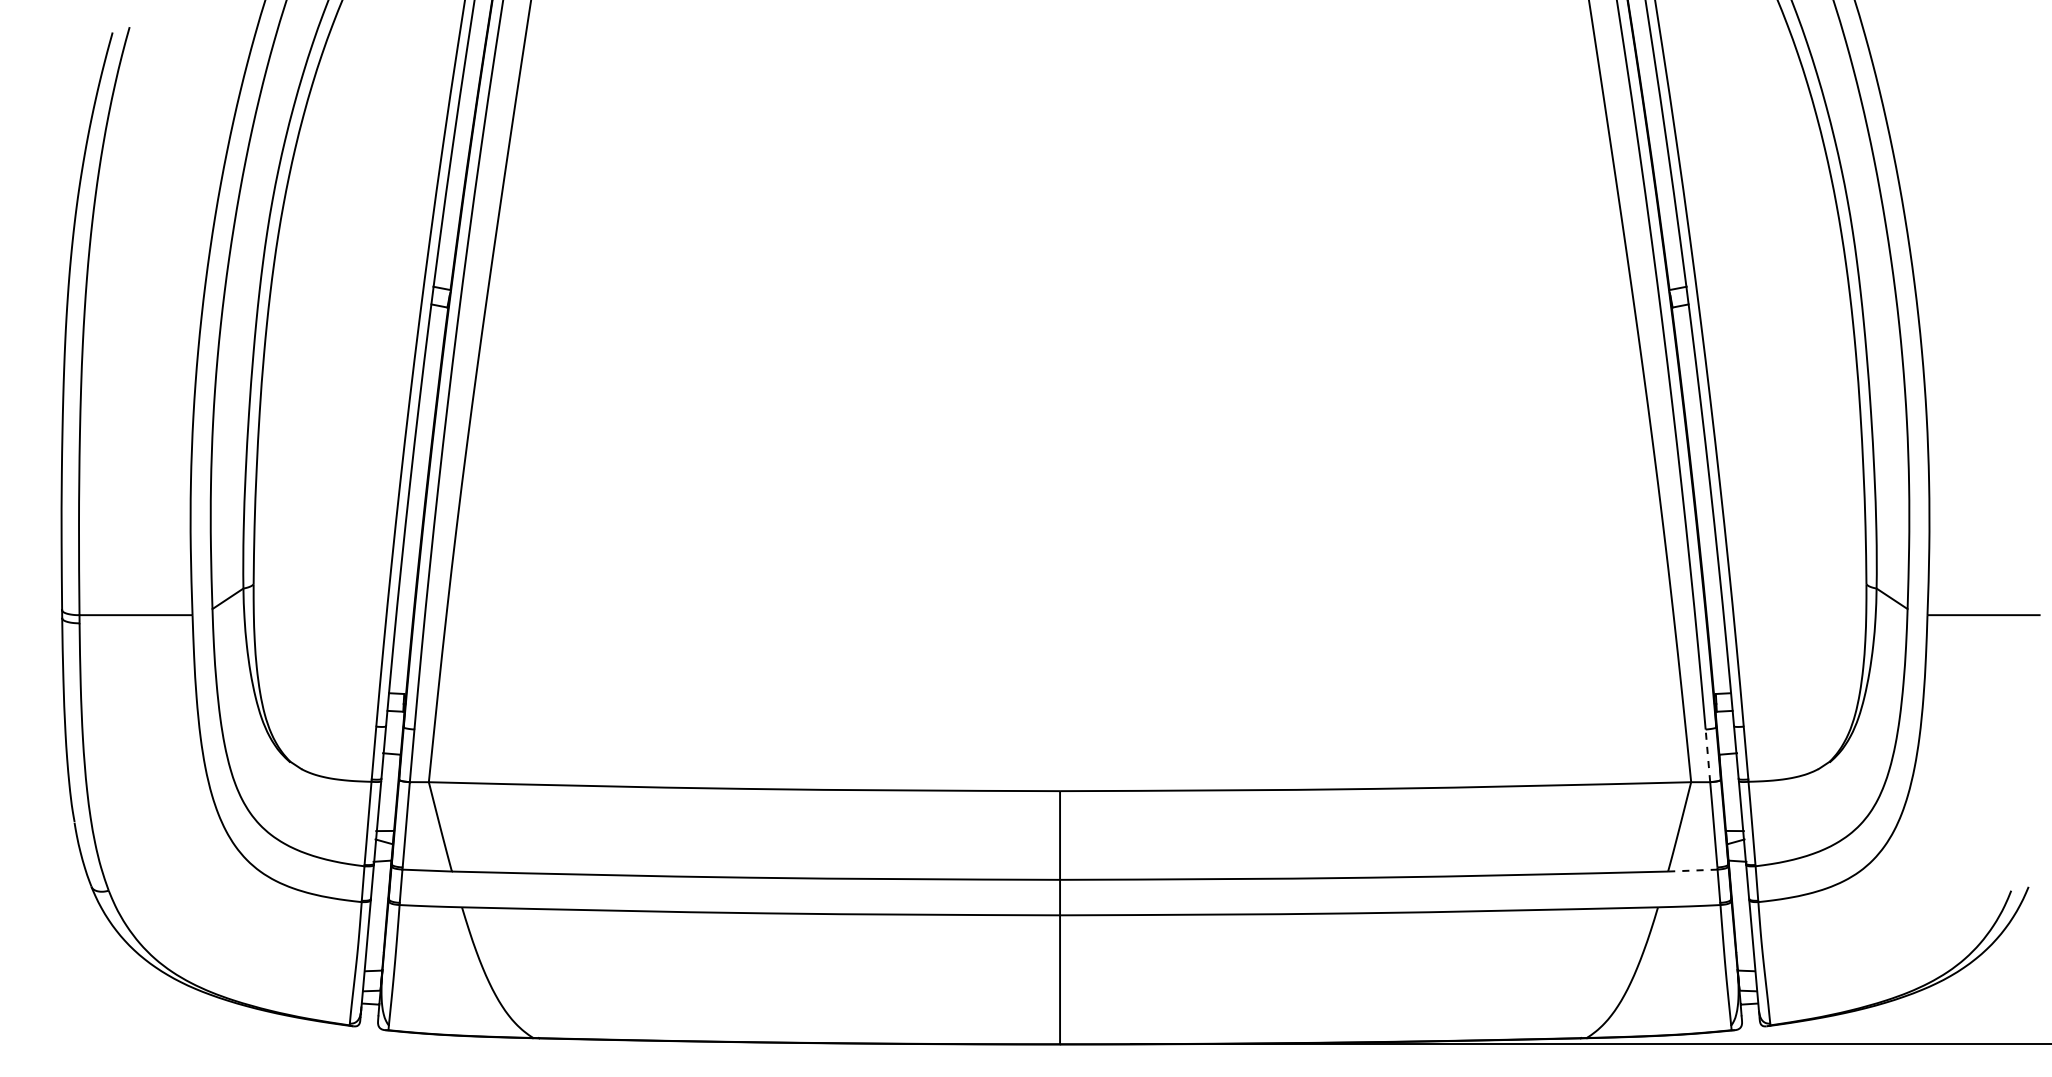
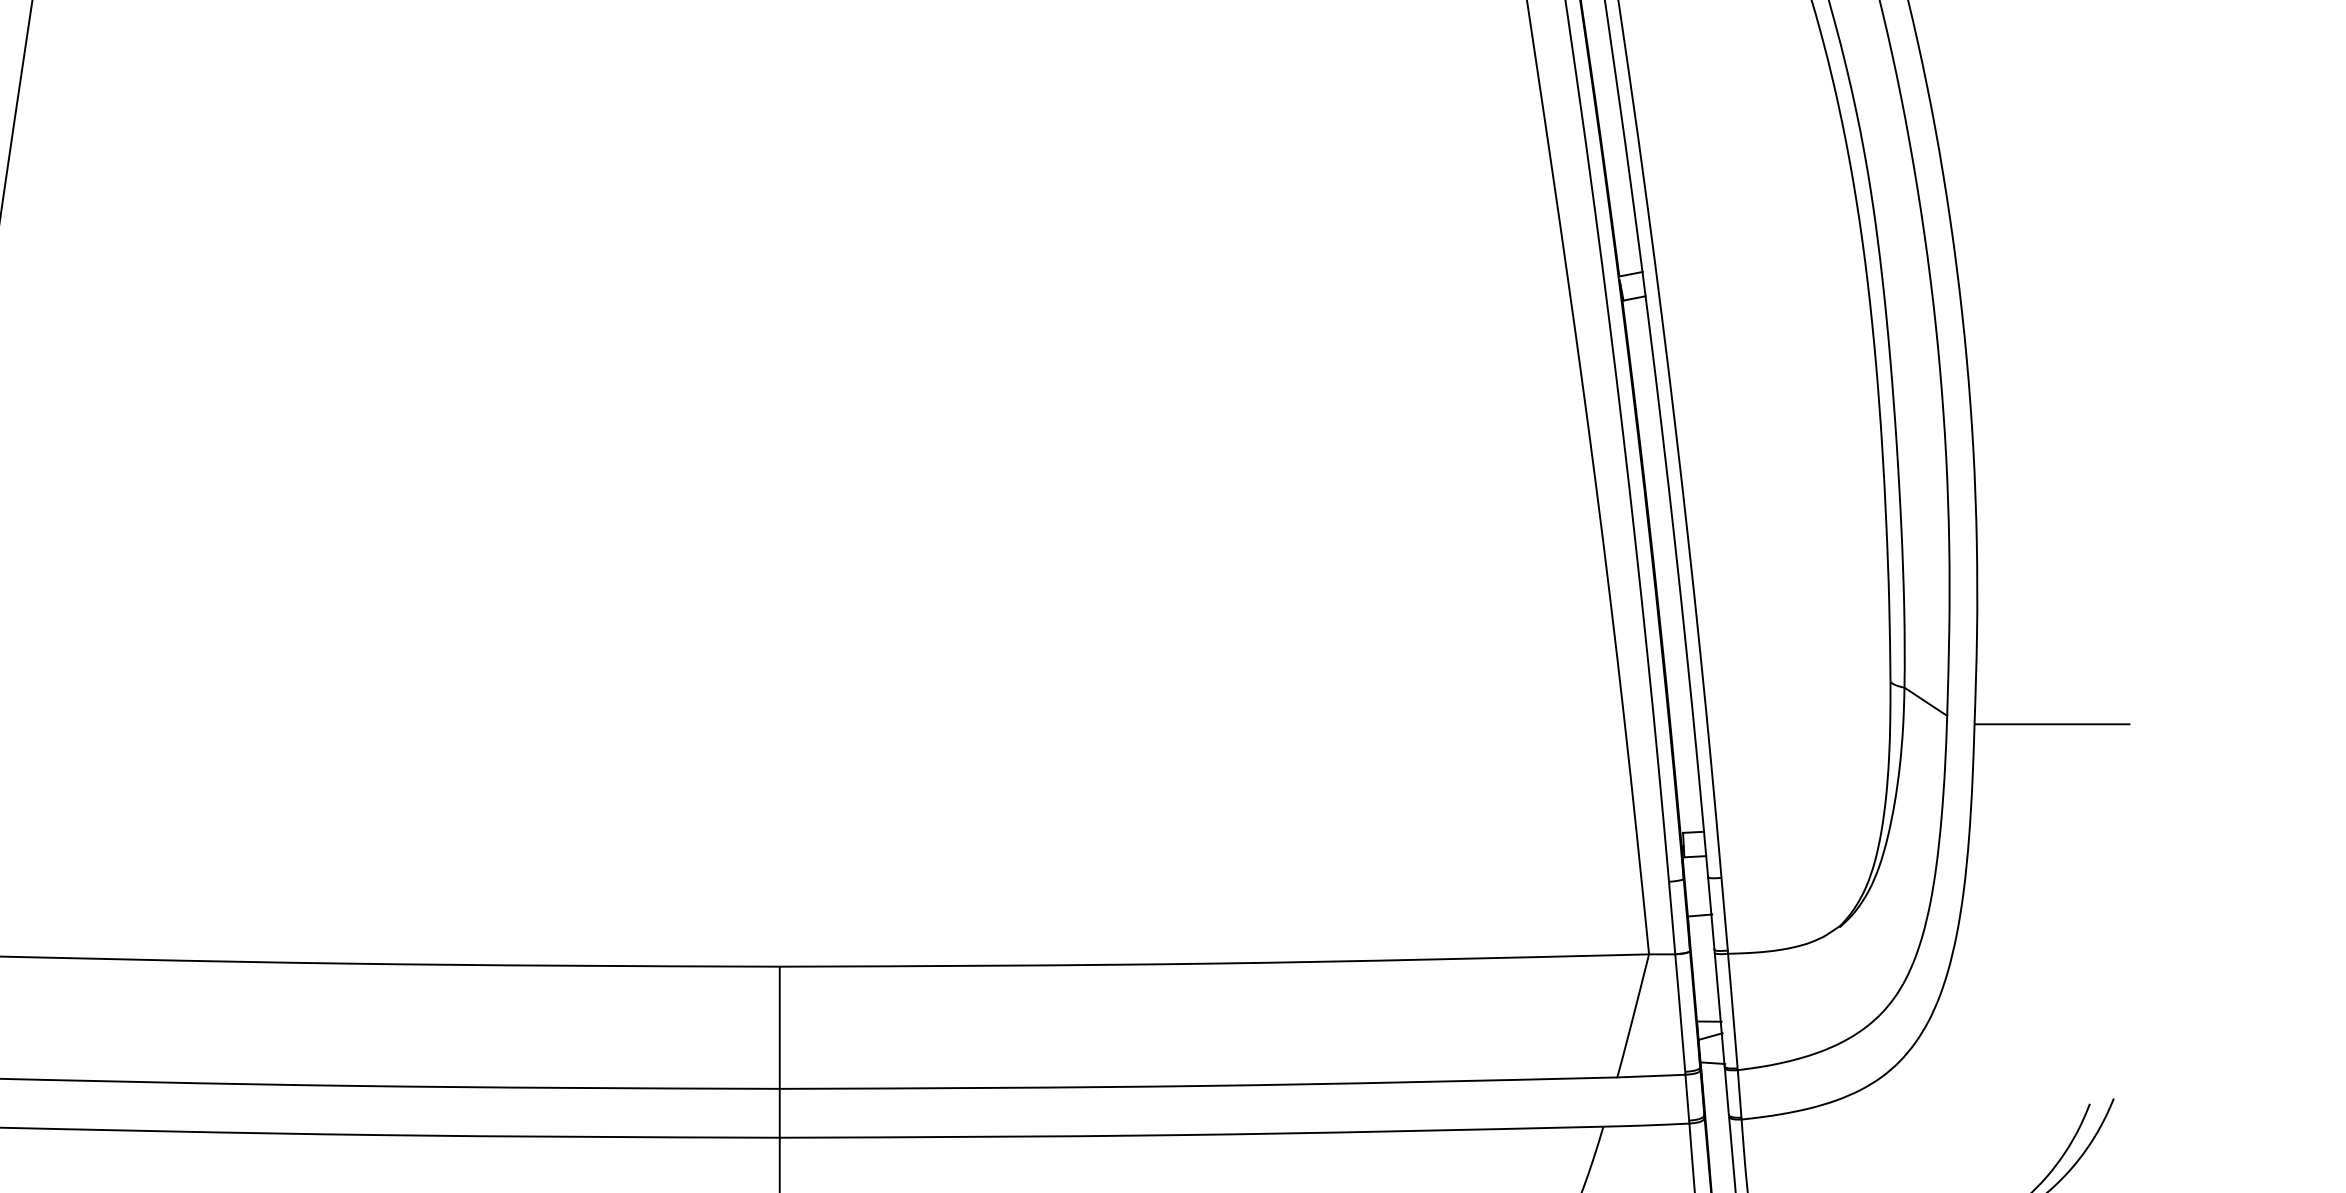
line: (1707, 755) -> (1671, 917), dashed -> solid
line: (1692, 870) -> (1650, 1075), dashed -> solid

